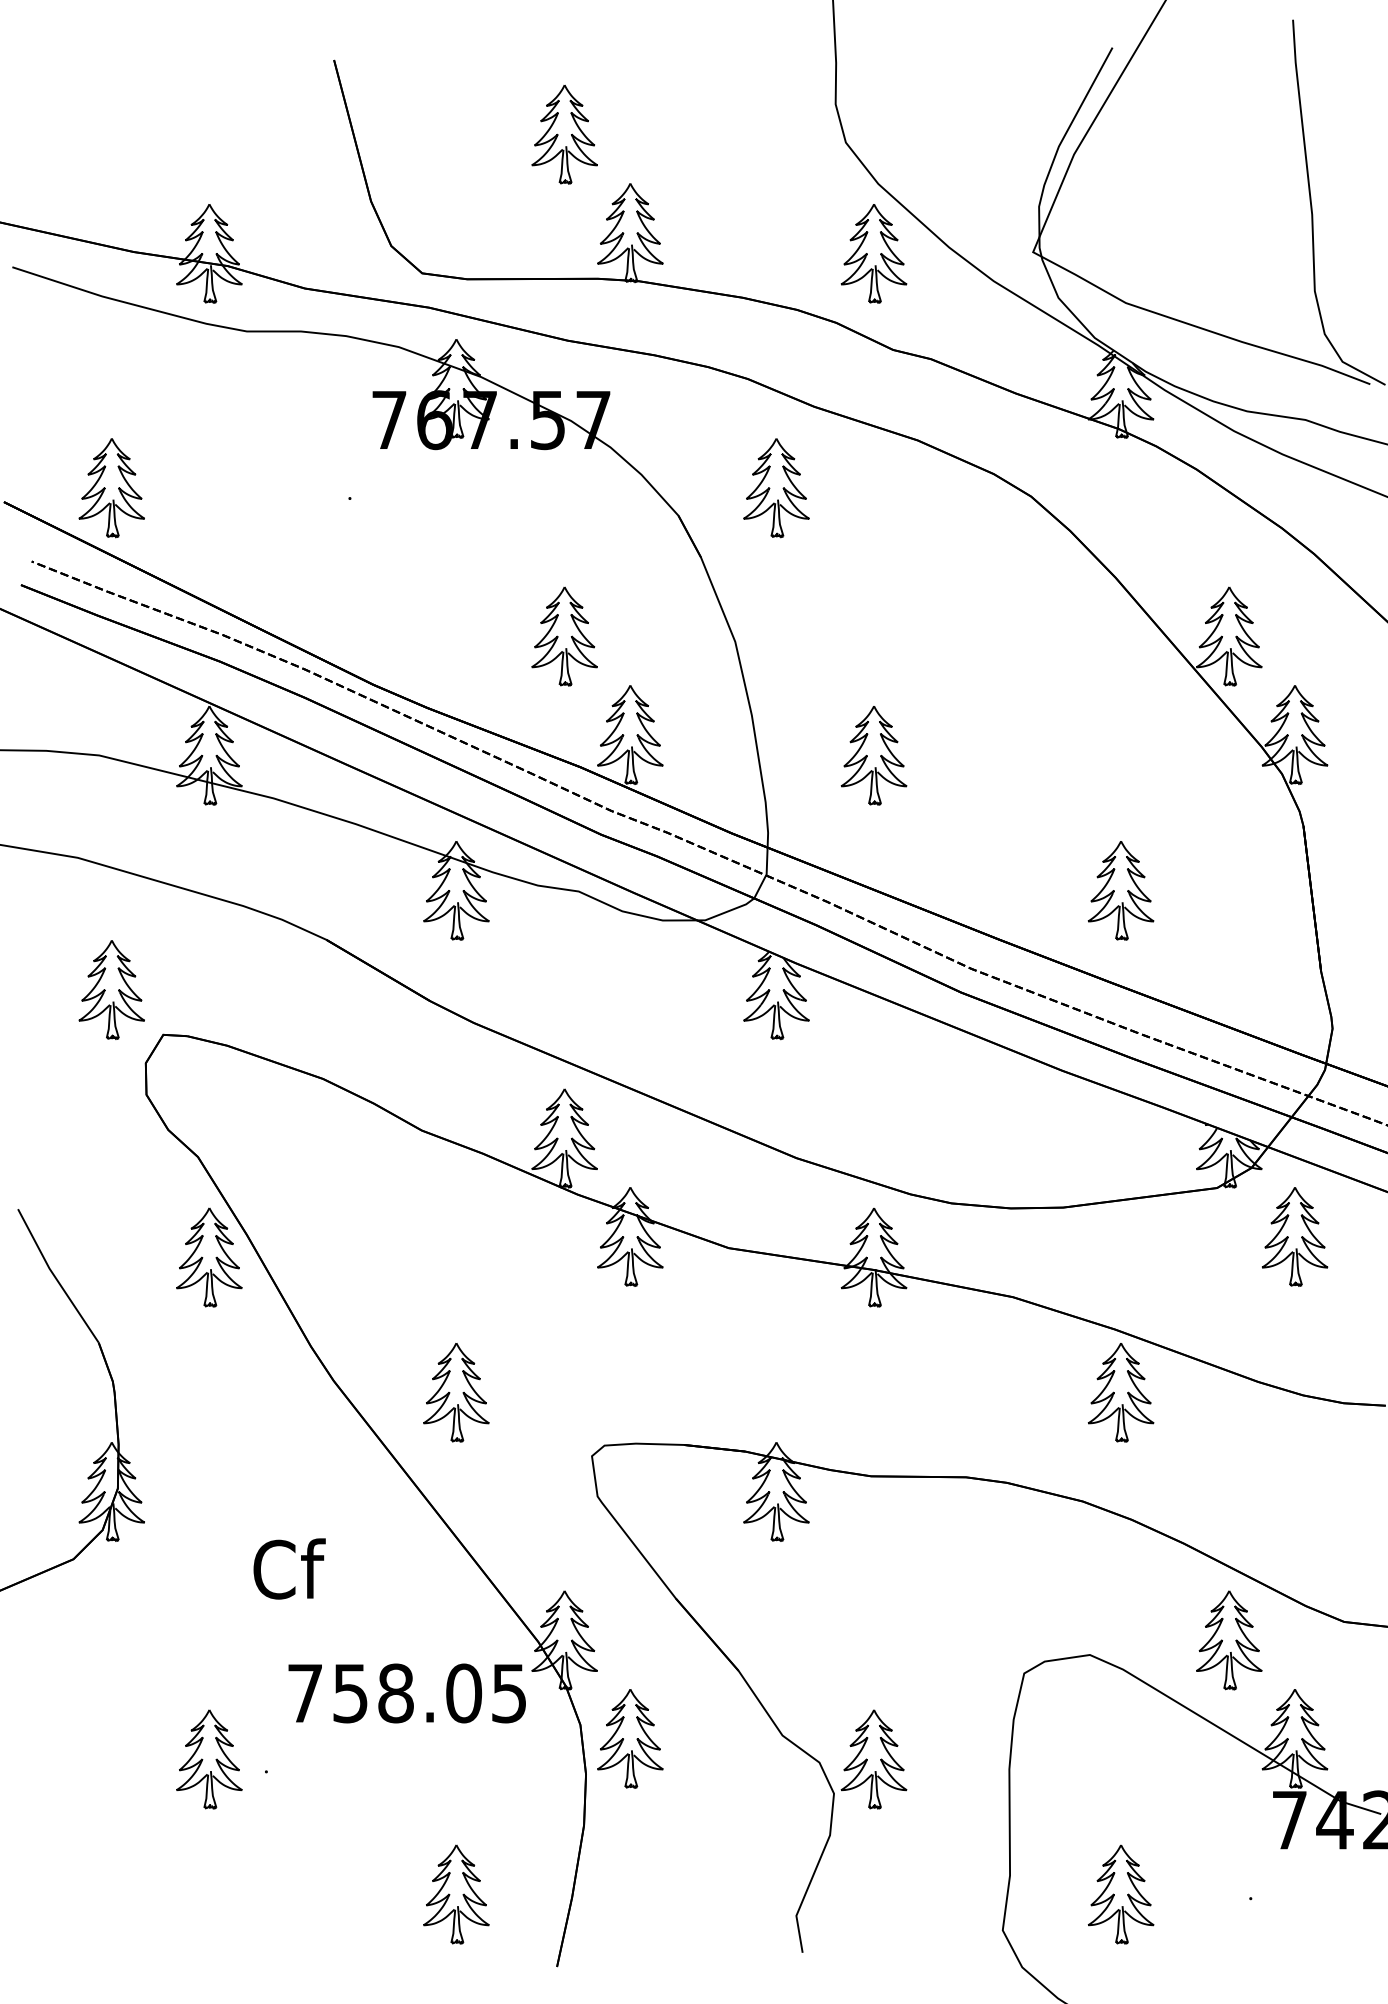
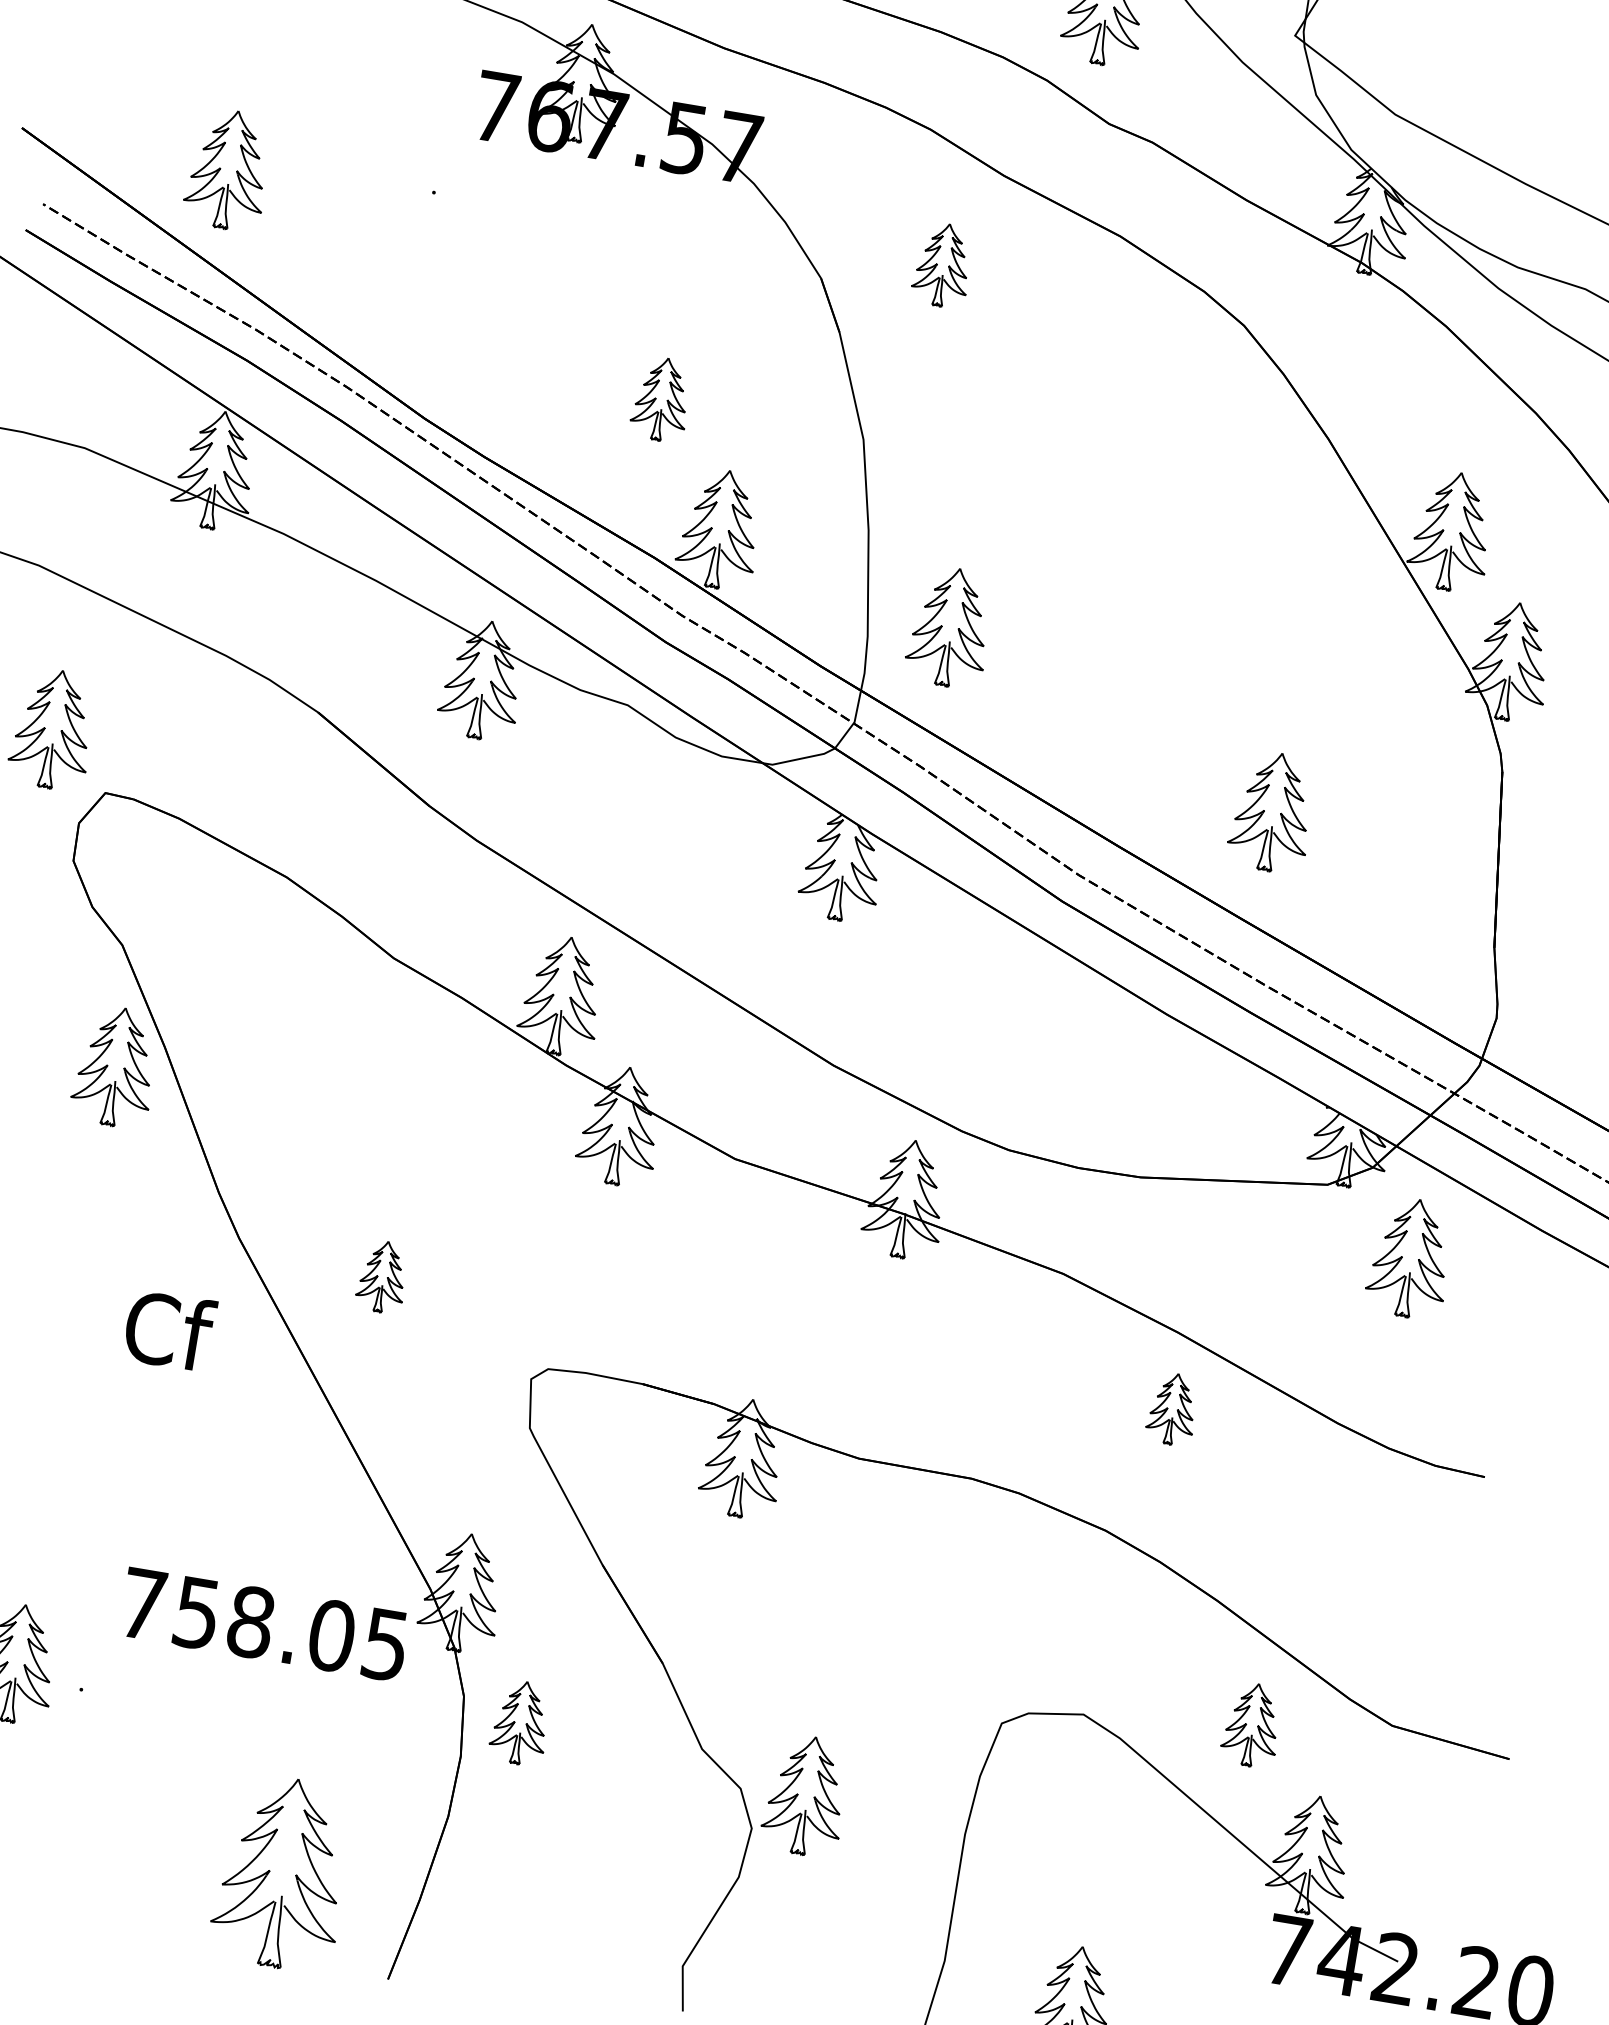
part: (111, 488) -> (228, 170), moved
part: (776, 488) -> (943, 265), size x0.7
part: (564, 636) -> (661, 399), size x0.7
part: (873, 755) -> (949, 627), moved
part: (456, 1392) -> (382, 1276), size x0.6
part: (1120, 1392) -> (1172, 1408), size x0.6
text: (289, 1568) -> (169, 1330), moved
part: (1229, 1640) -> (1252, 1725), size x0.7
part: (630, 1738) -> (520, 1722), size x0.7
part: (456, 1894) -> (282, 1873), size x1.6

